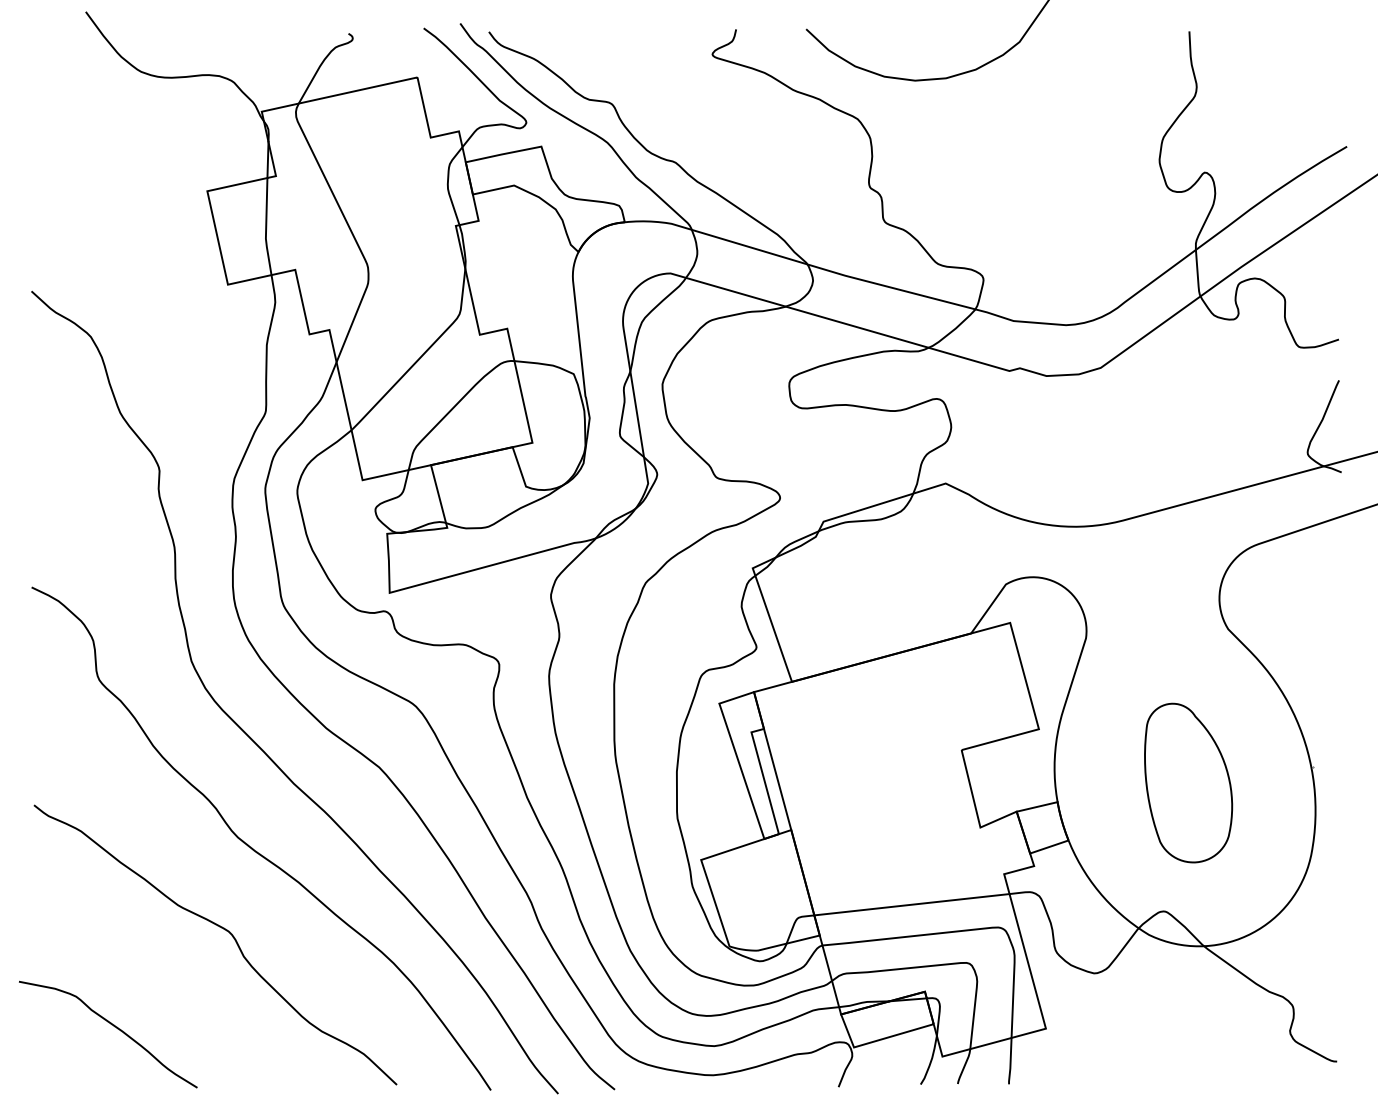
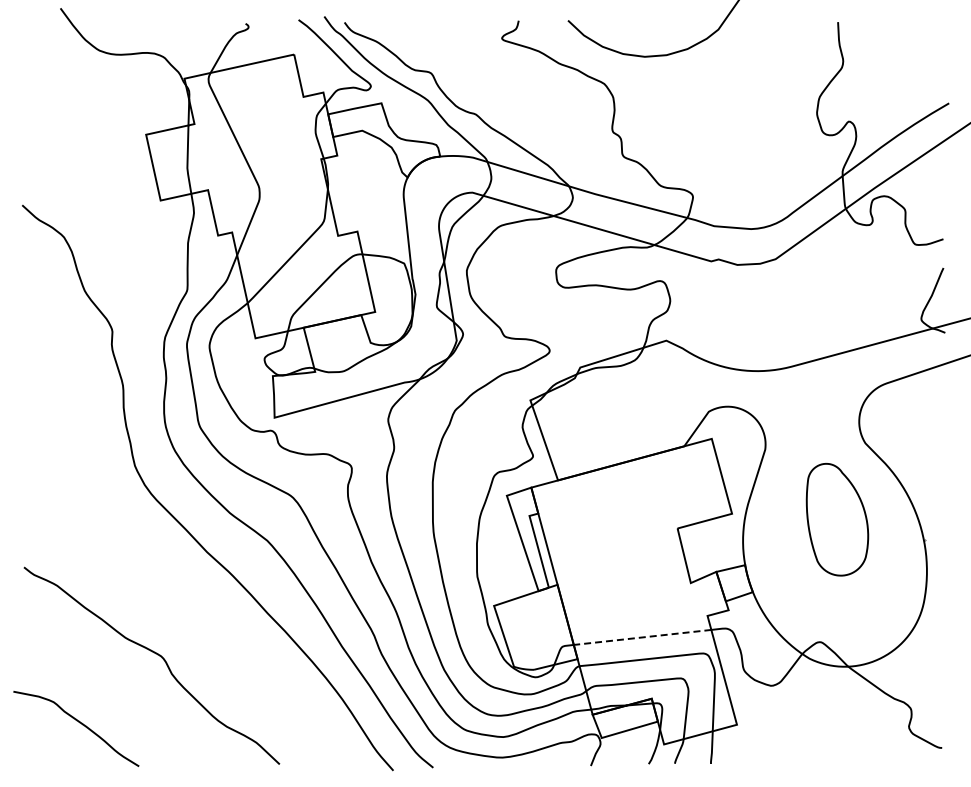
part: (1188, 782) -> (837, 519), moved
curve: (251, 846) -> (177, 596), removed
line: (911, 904) -> (642, 637), solid -> dashed

